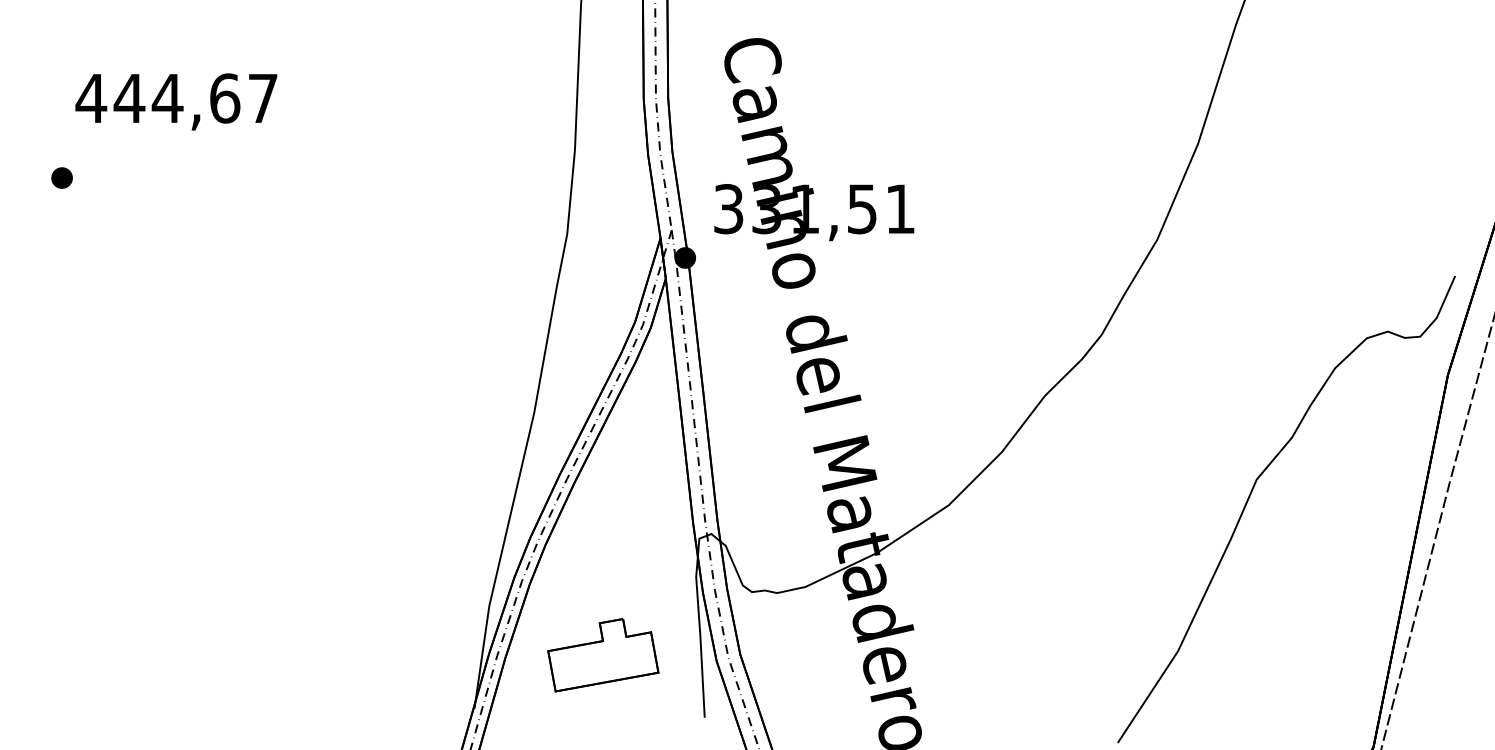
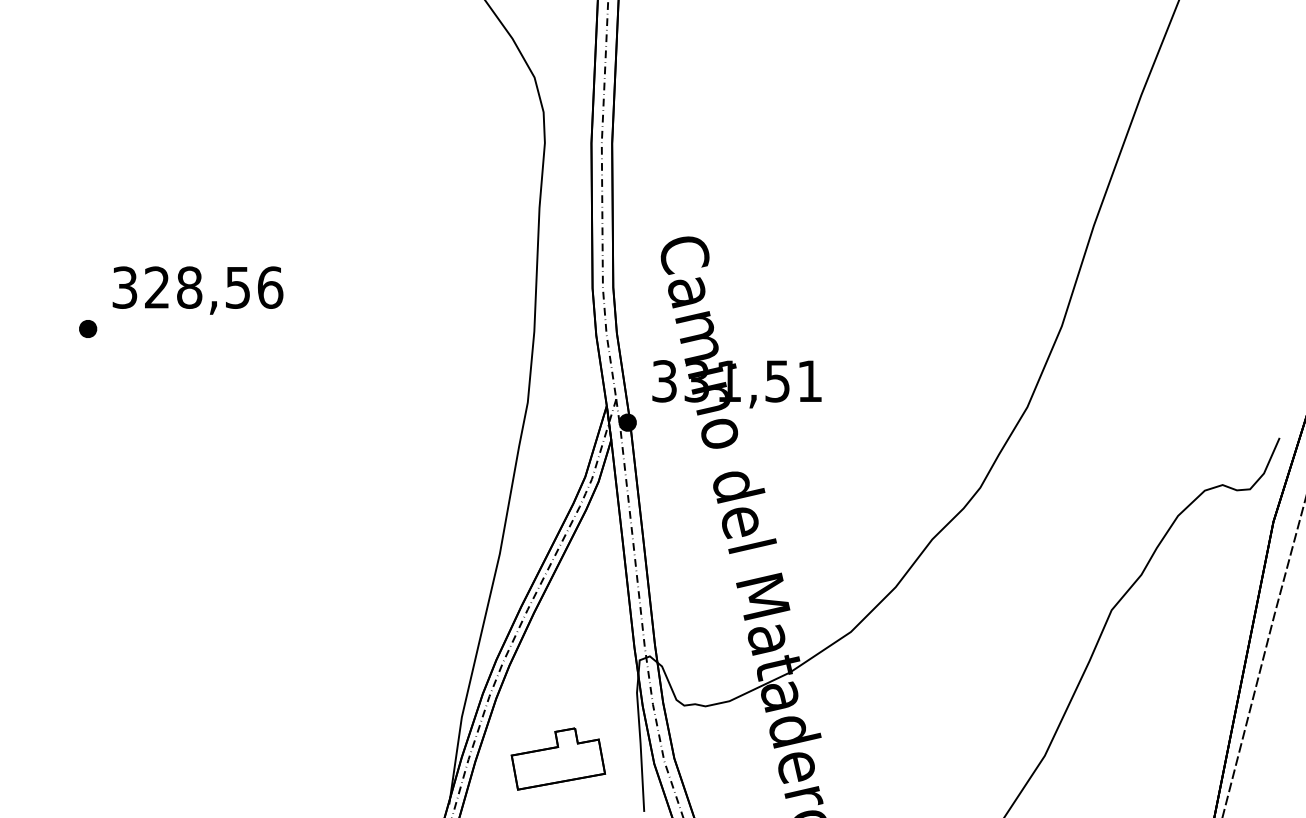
text: (177, 98) -> (197, 287), 444,67 -> 328,56
part: (62, 177) -> (88, 328), moved

